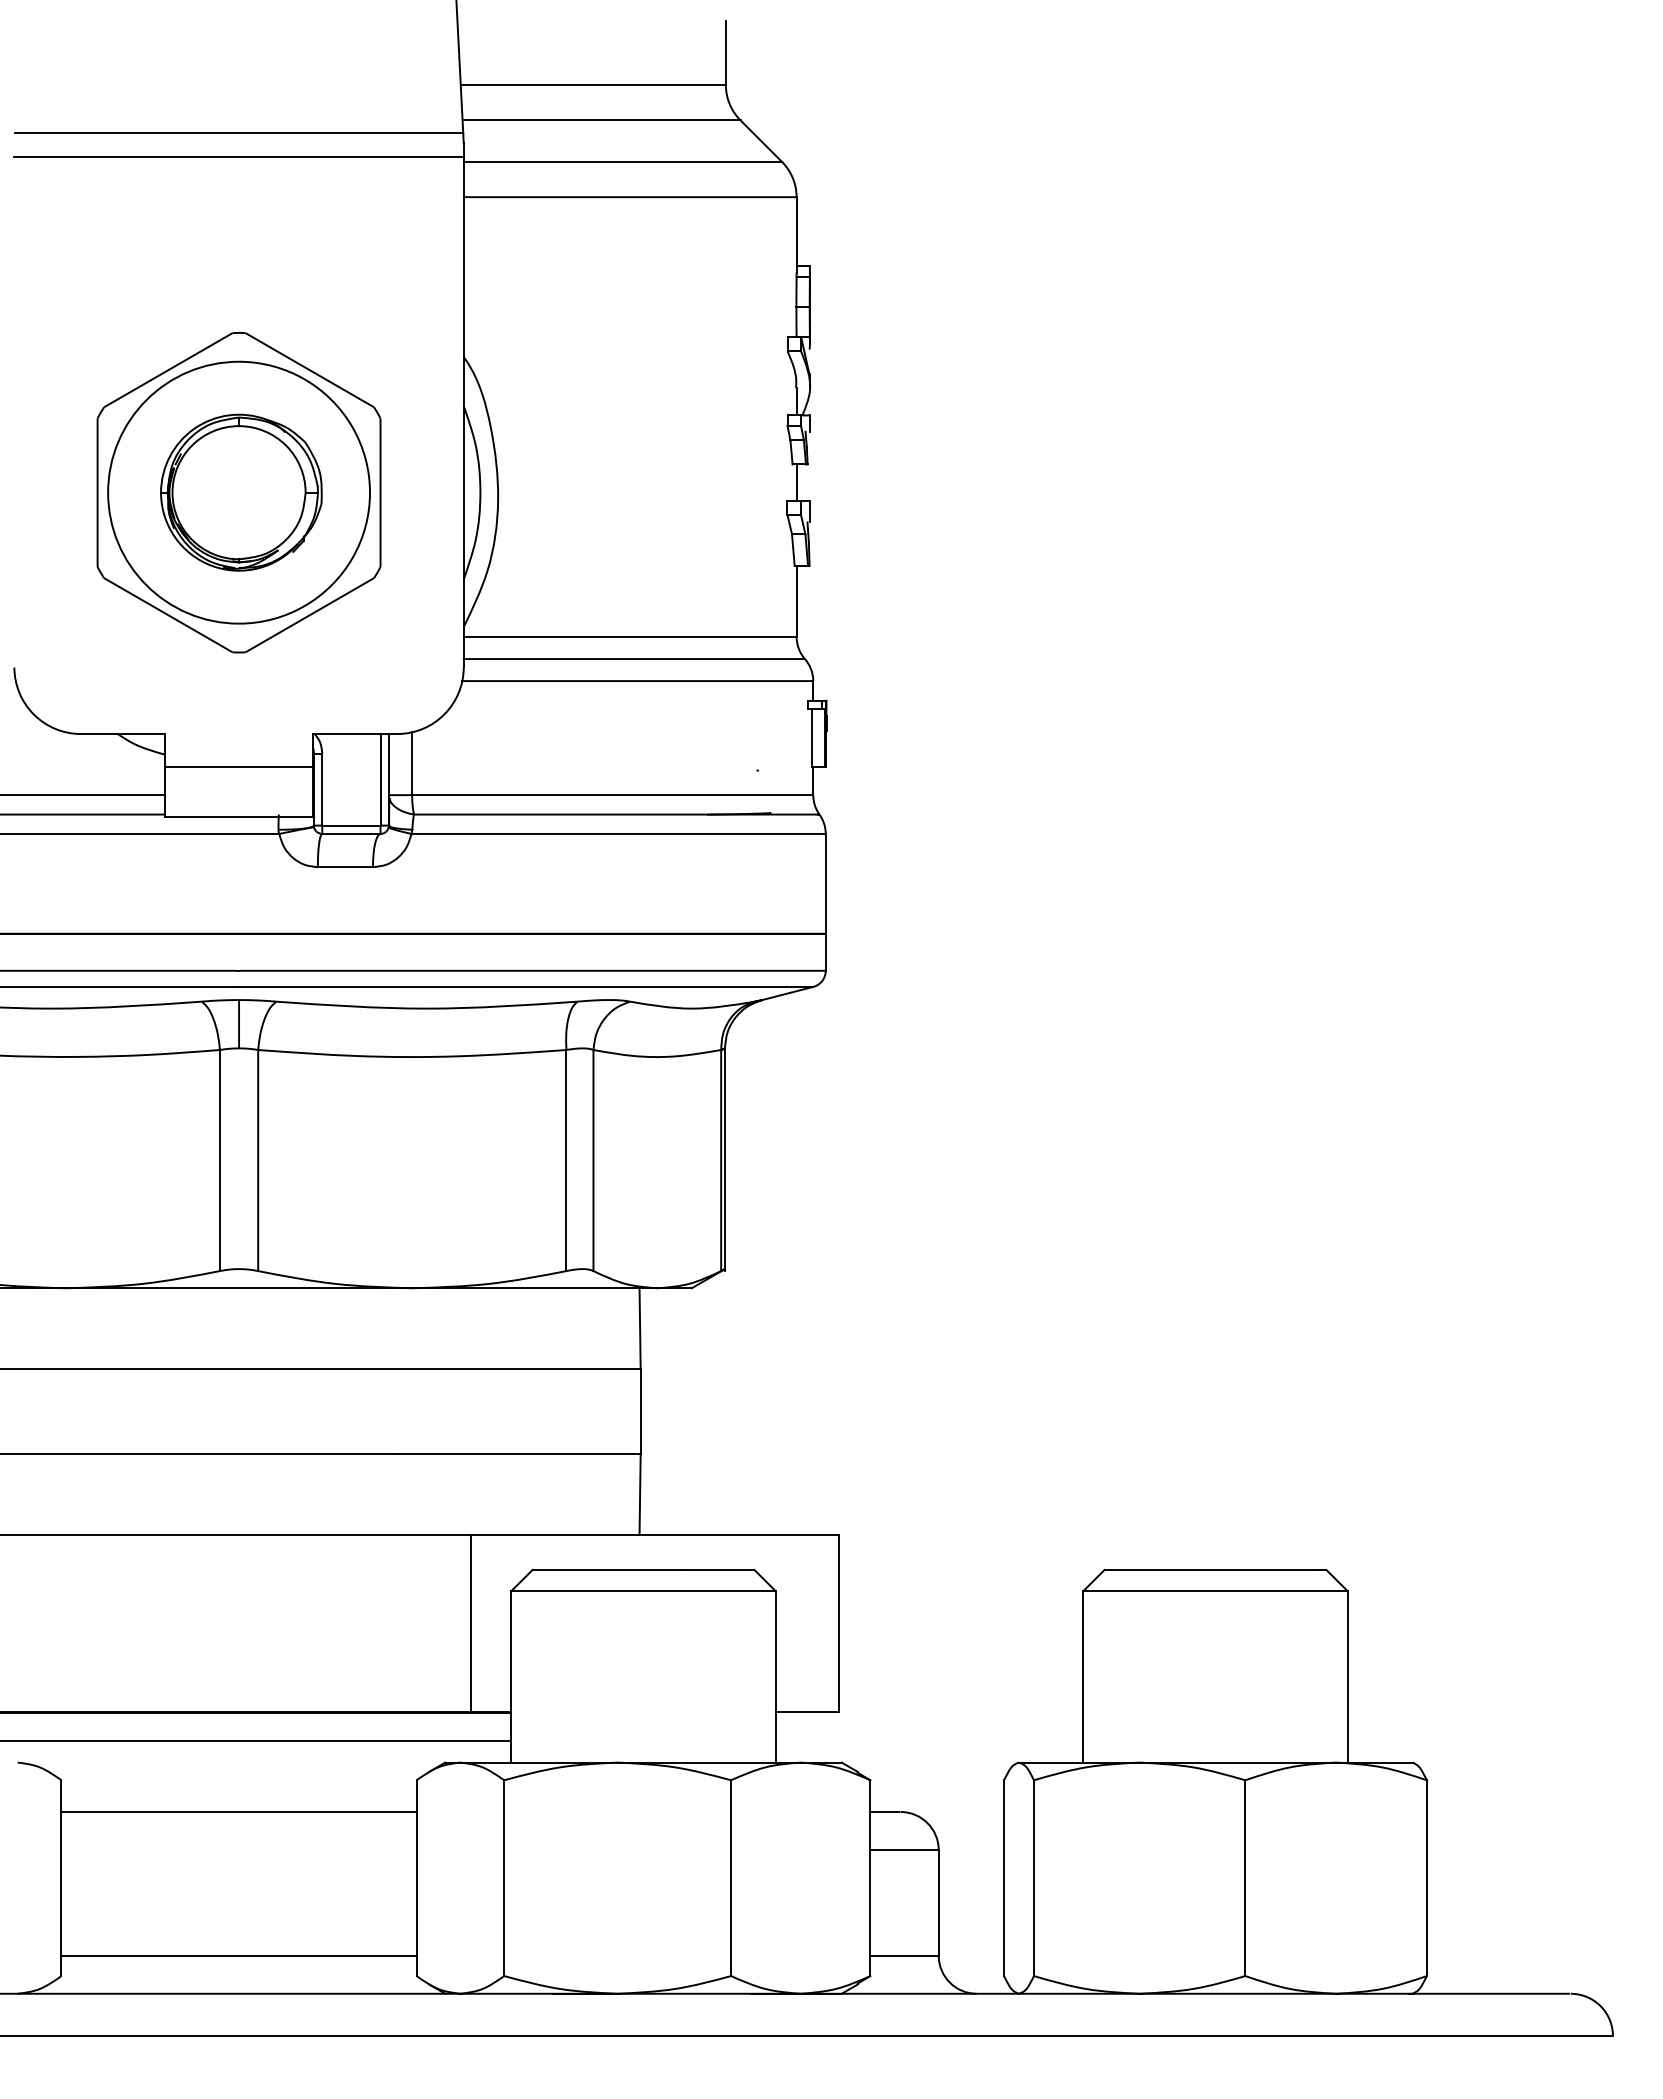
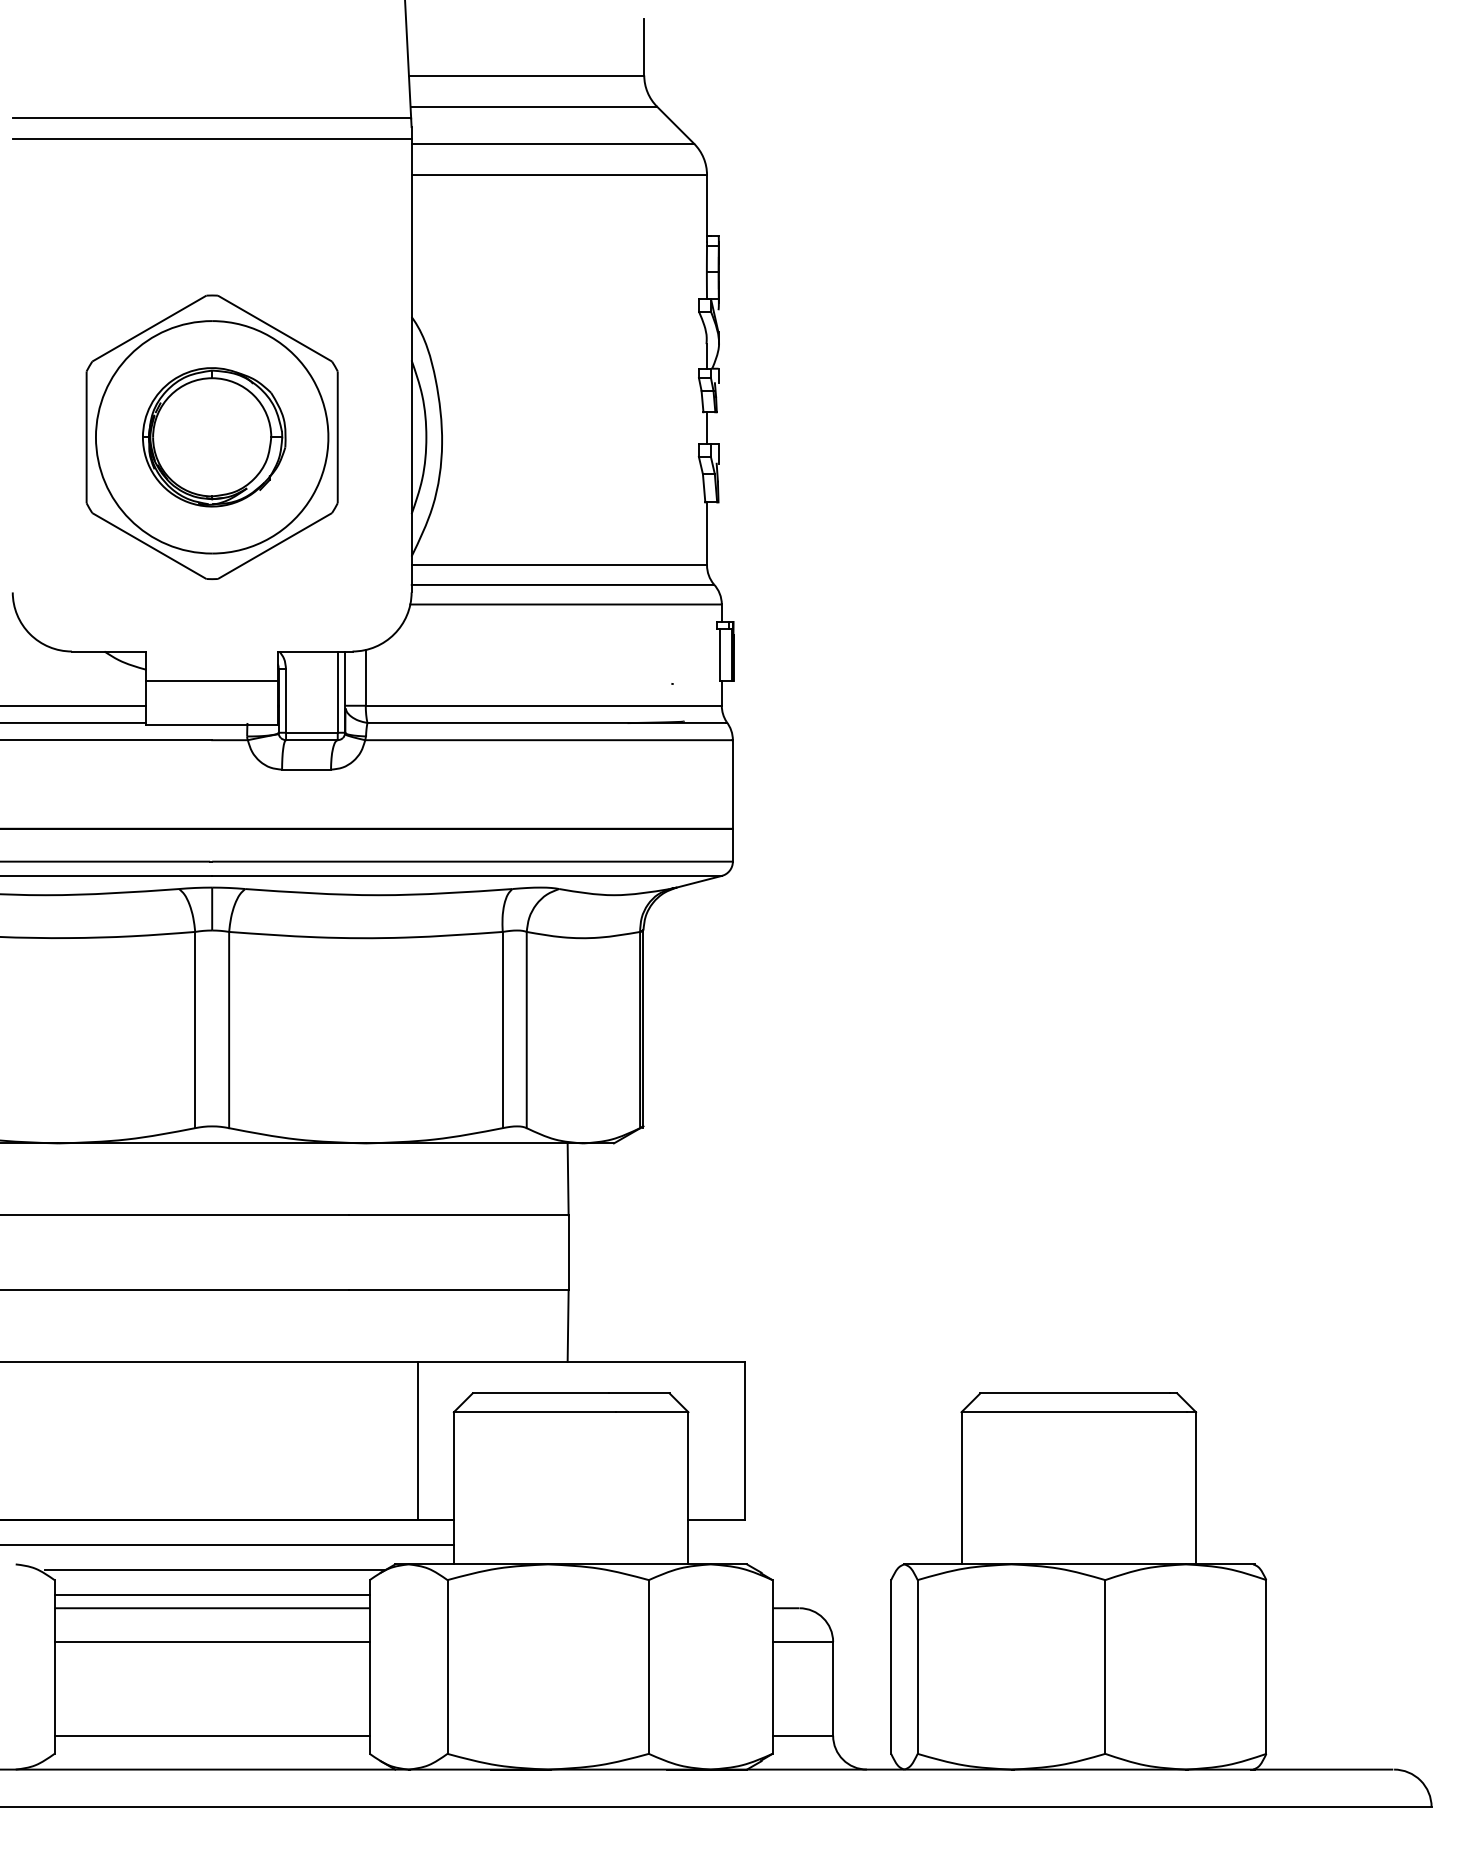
line: (242, 1769) -> (215, 1570), added
line: (238, 1797) -> (211, 1595), added
line: (238, 1850) -> (211, 1642), added

